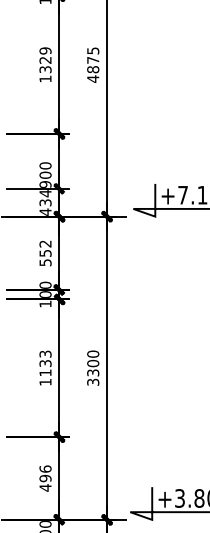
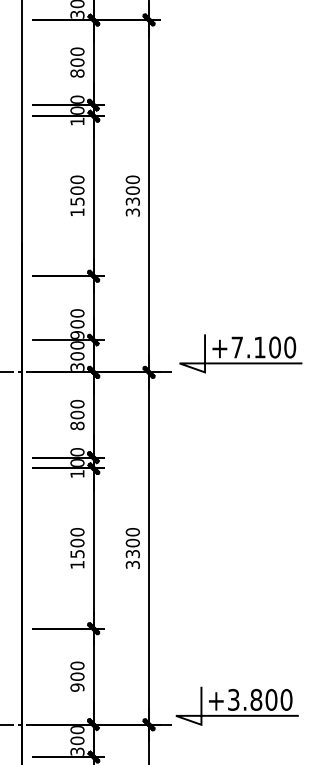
text: (45, 60) -> (77, 190), 1329 -> 1500
text: (92, 65) -> (132, 196), 4875 -> 3300
text: (45, 202) -> (77, 355), 434 -> 300
text: (45, 252) -> (77, 414), 552 -> 800
text: (45, 363) -> (77, 543), 1133 -> 1500
text: (45, 478) -> (77, 676), 496 -> 900

